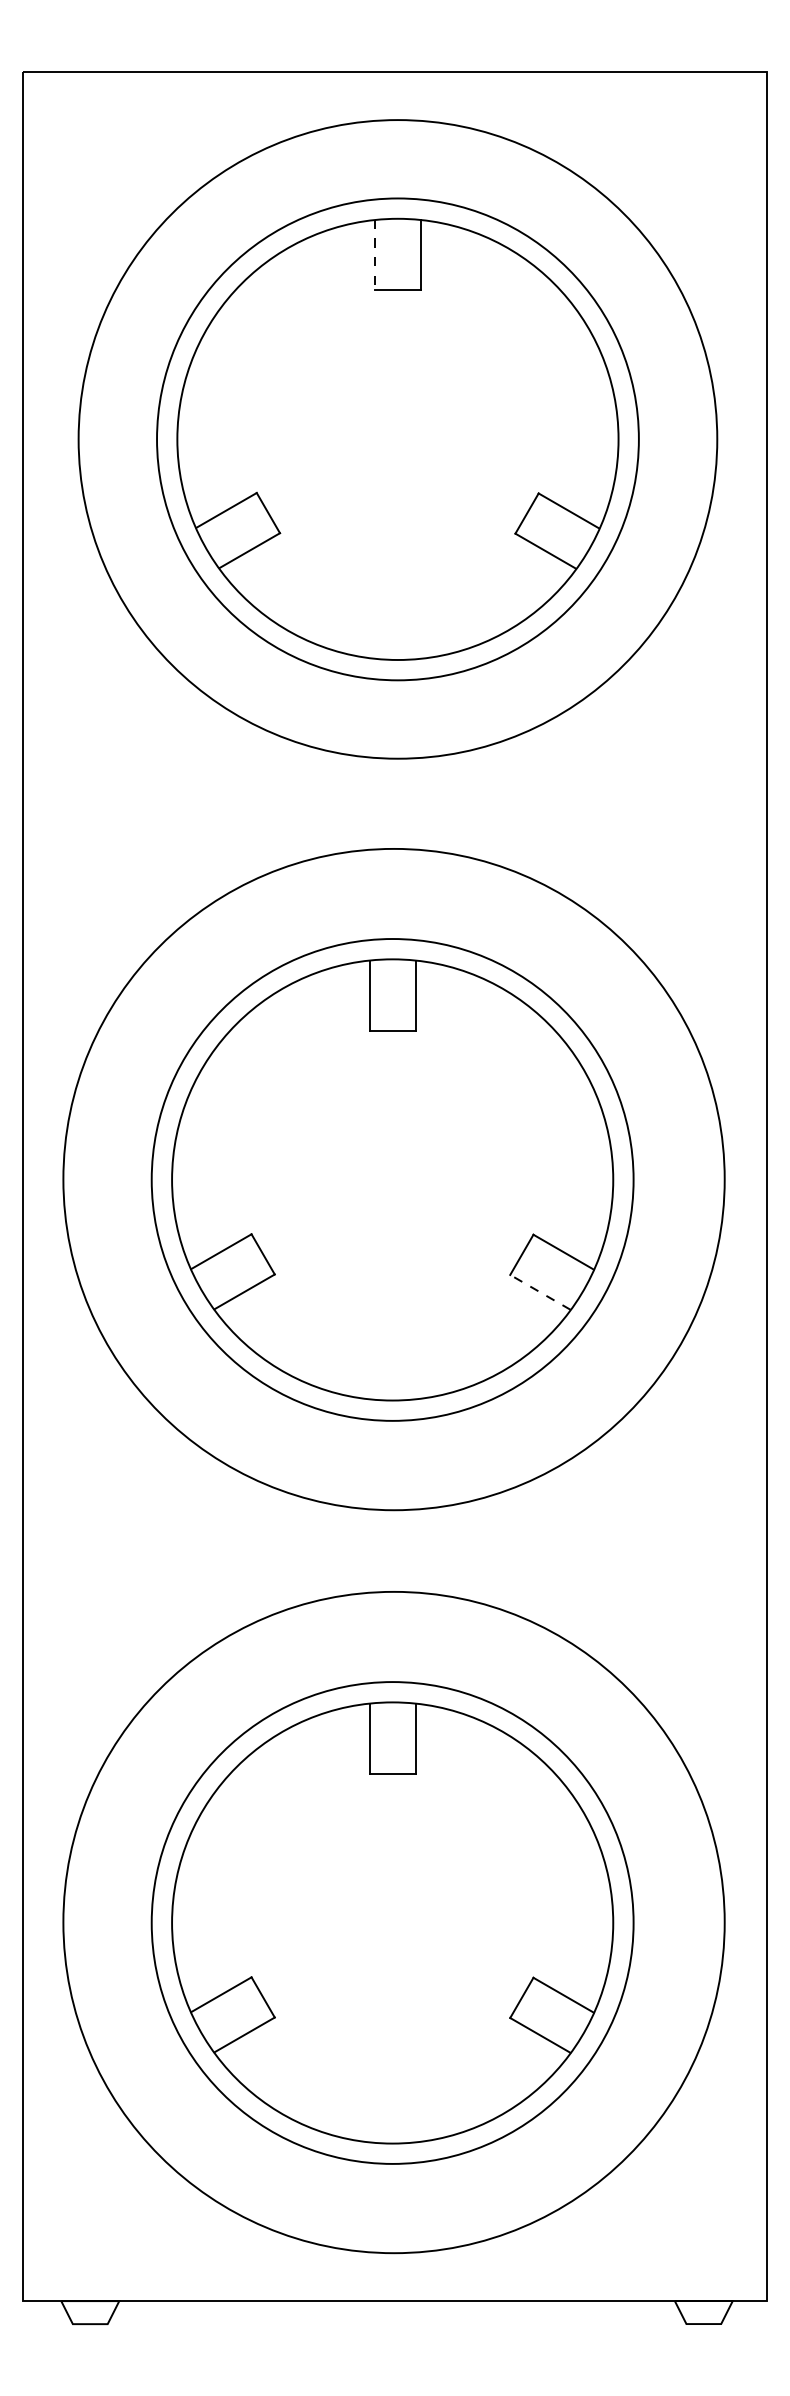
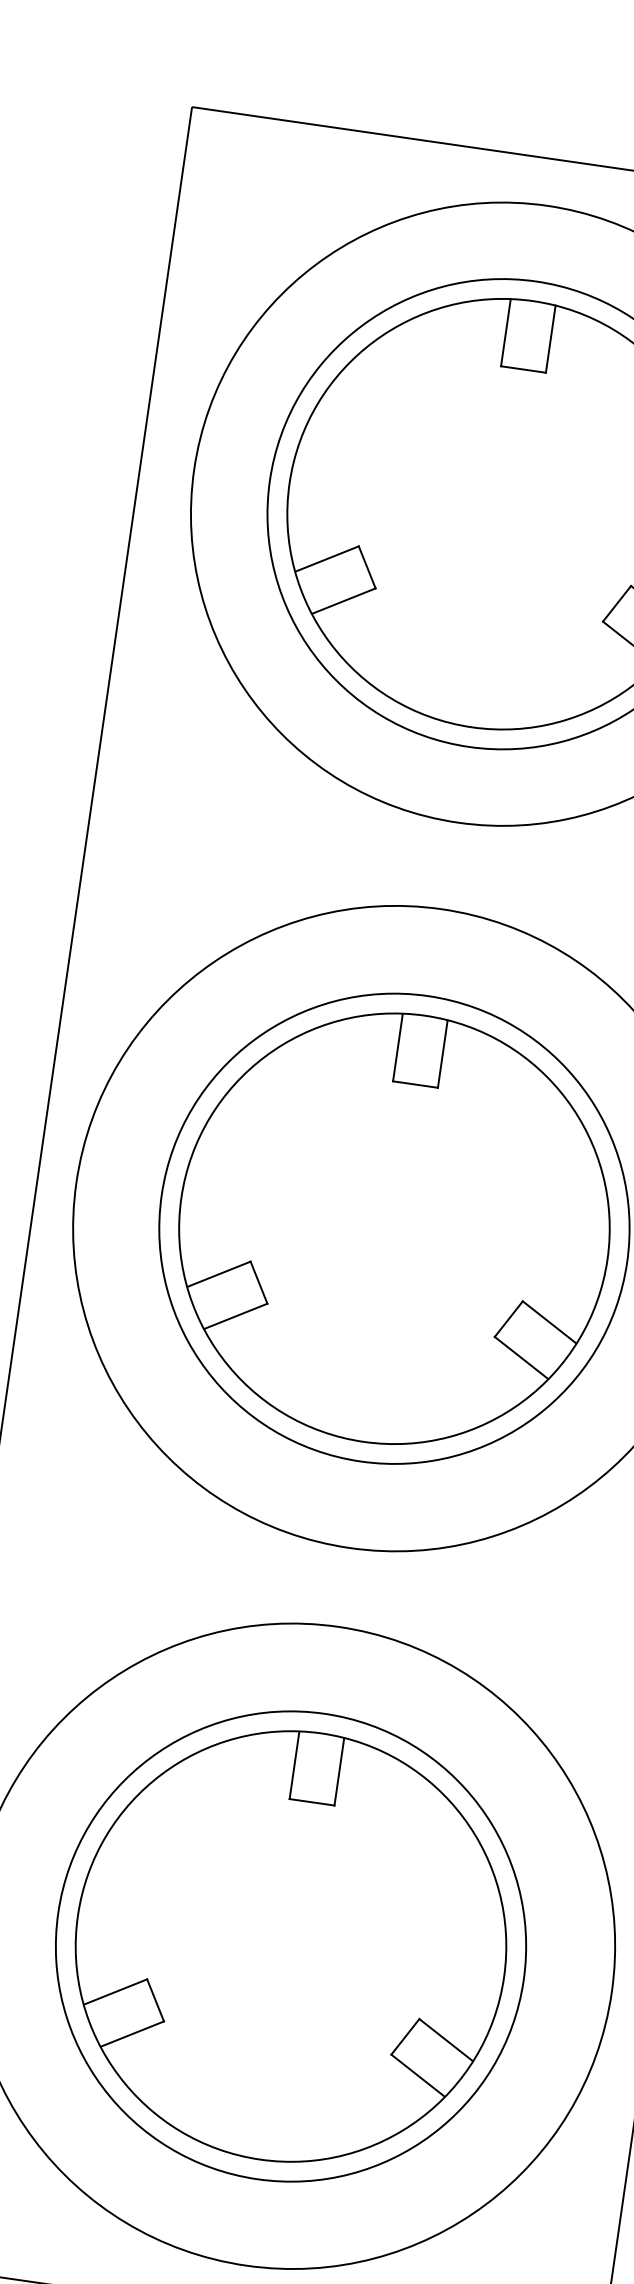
line: (374, 254) -> (505, 332), dashed -> solid
line: (540, 1292) -> (521, 1358), dashed -> solid

